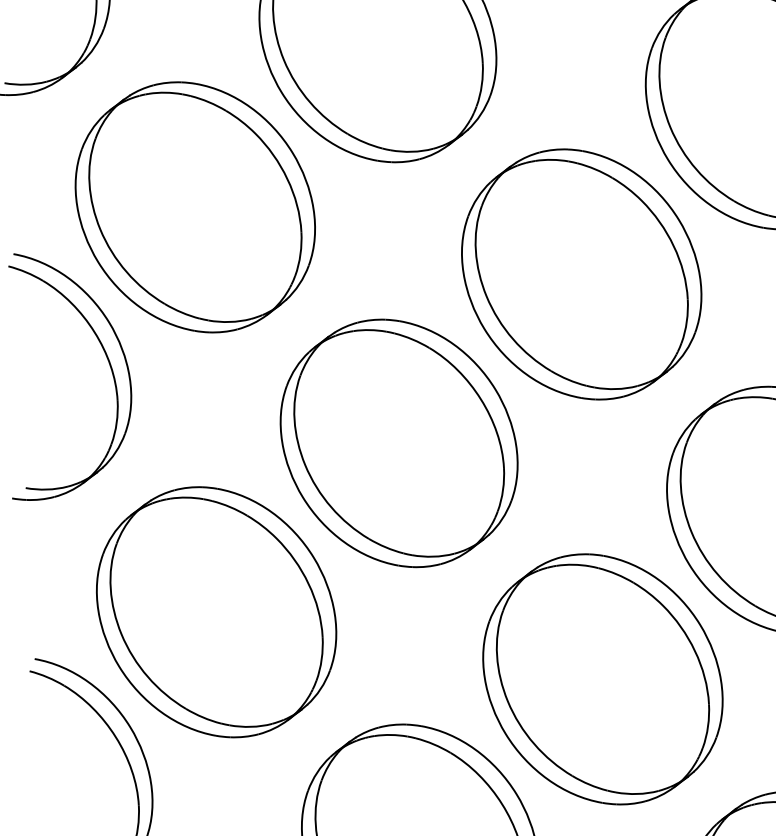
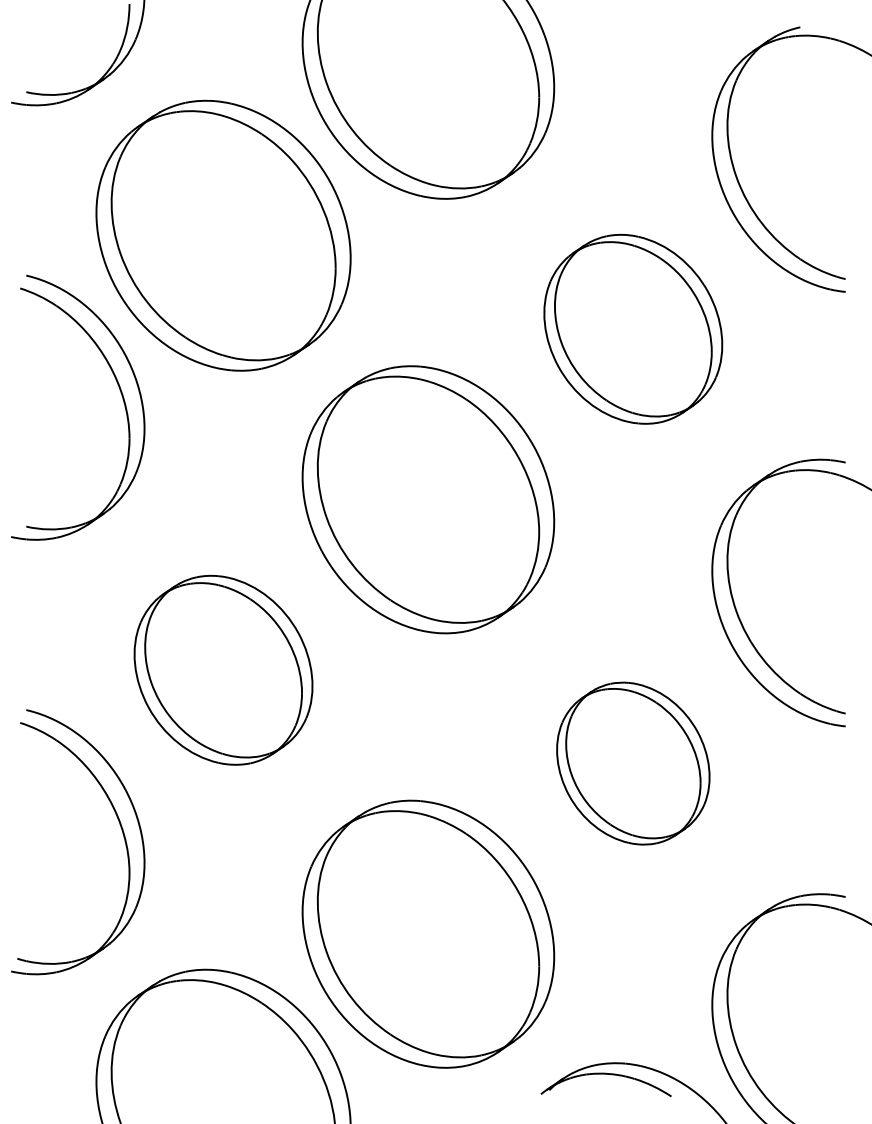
part: (581, 274) -> (633, 329), size x0.7
part: (216, 612) -> (223, 670), size x0.7
part: (603, 679) -> (633, 763), size x0.6

